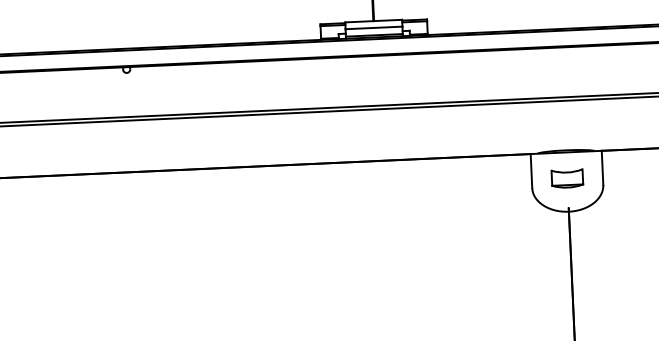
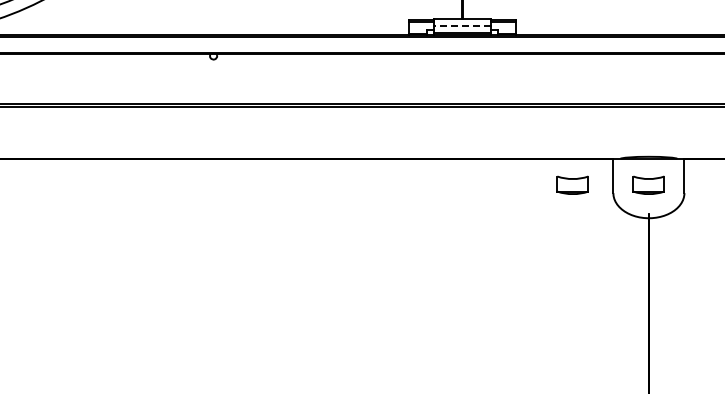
line: (373, 27) -> (462, 25), solid -> dashed
part: (491, 181) -> (572, 184), added

